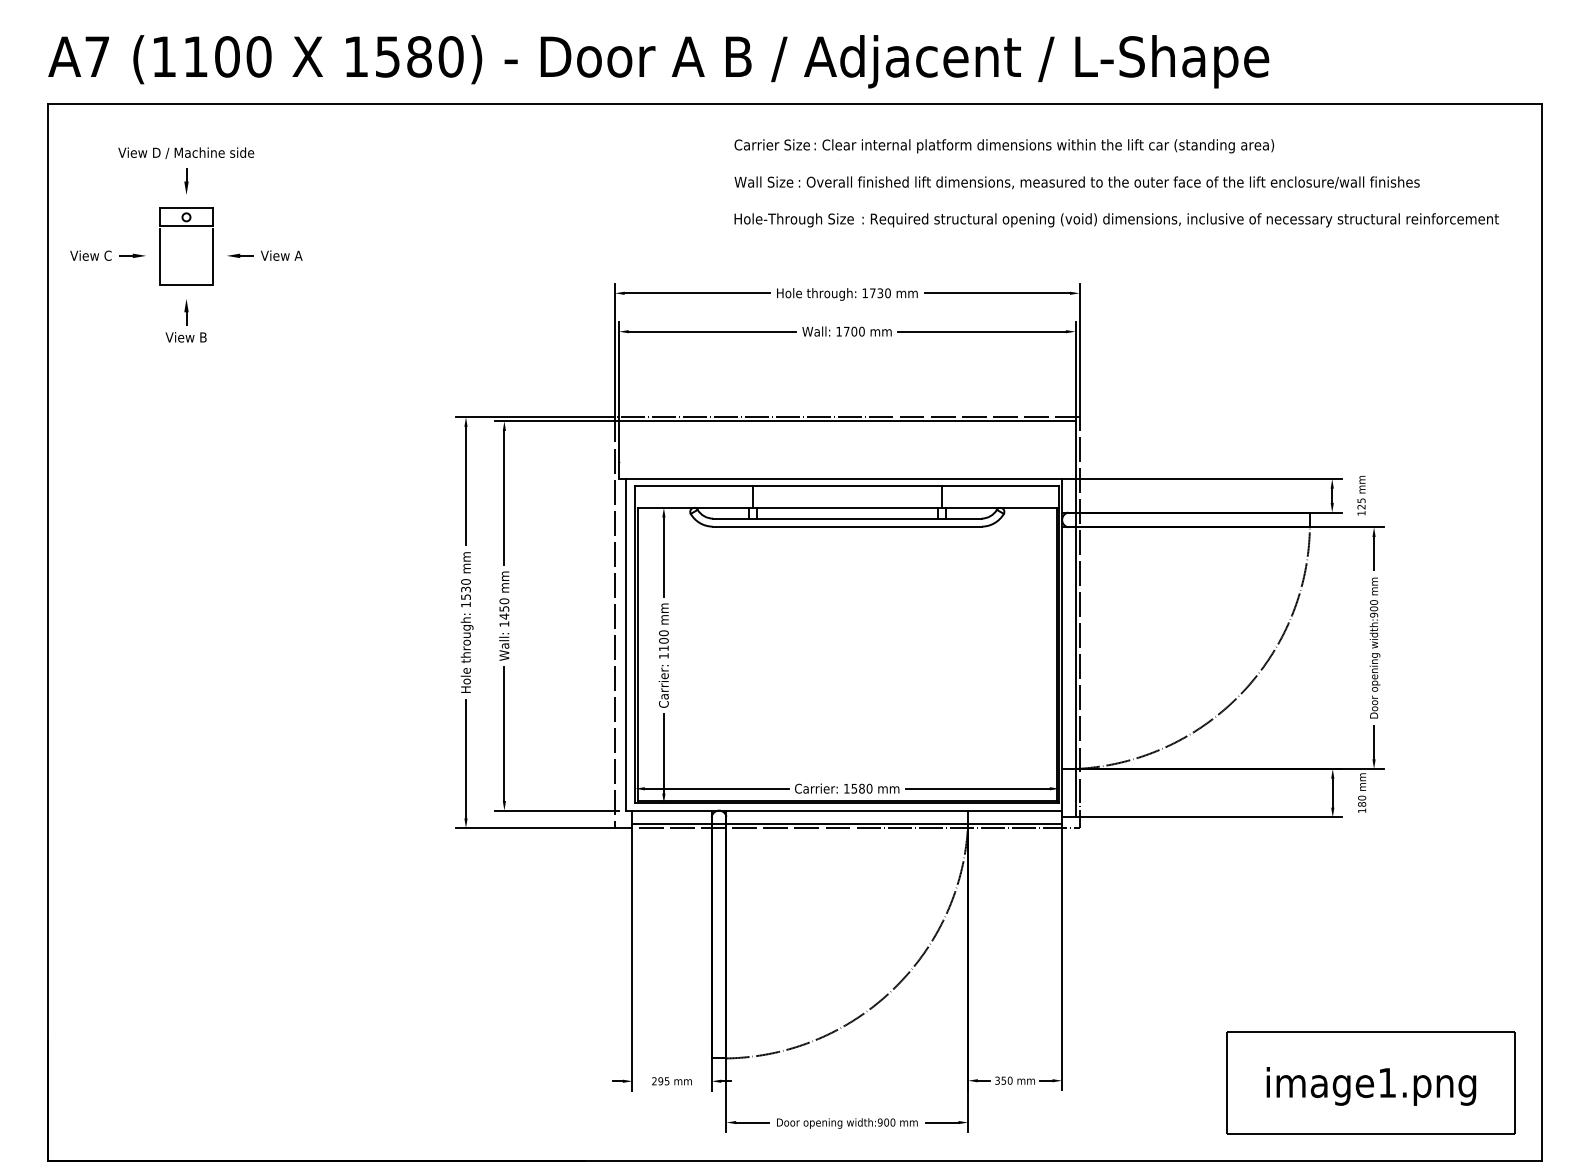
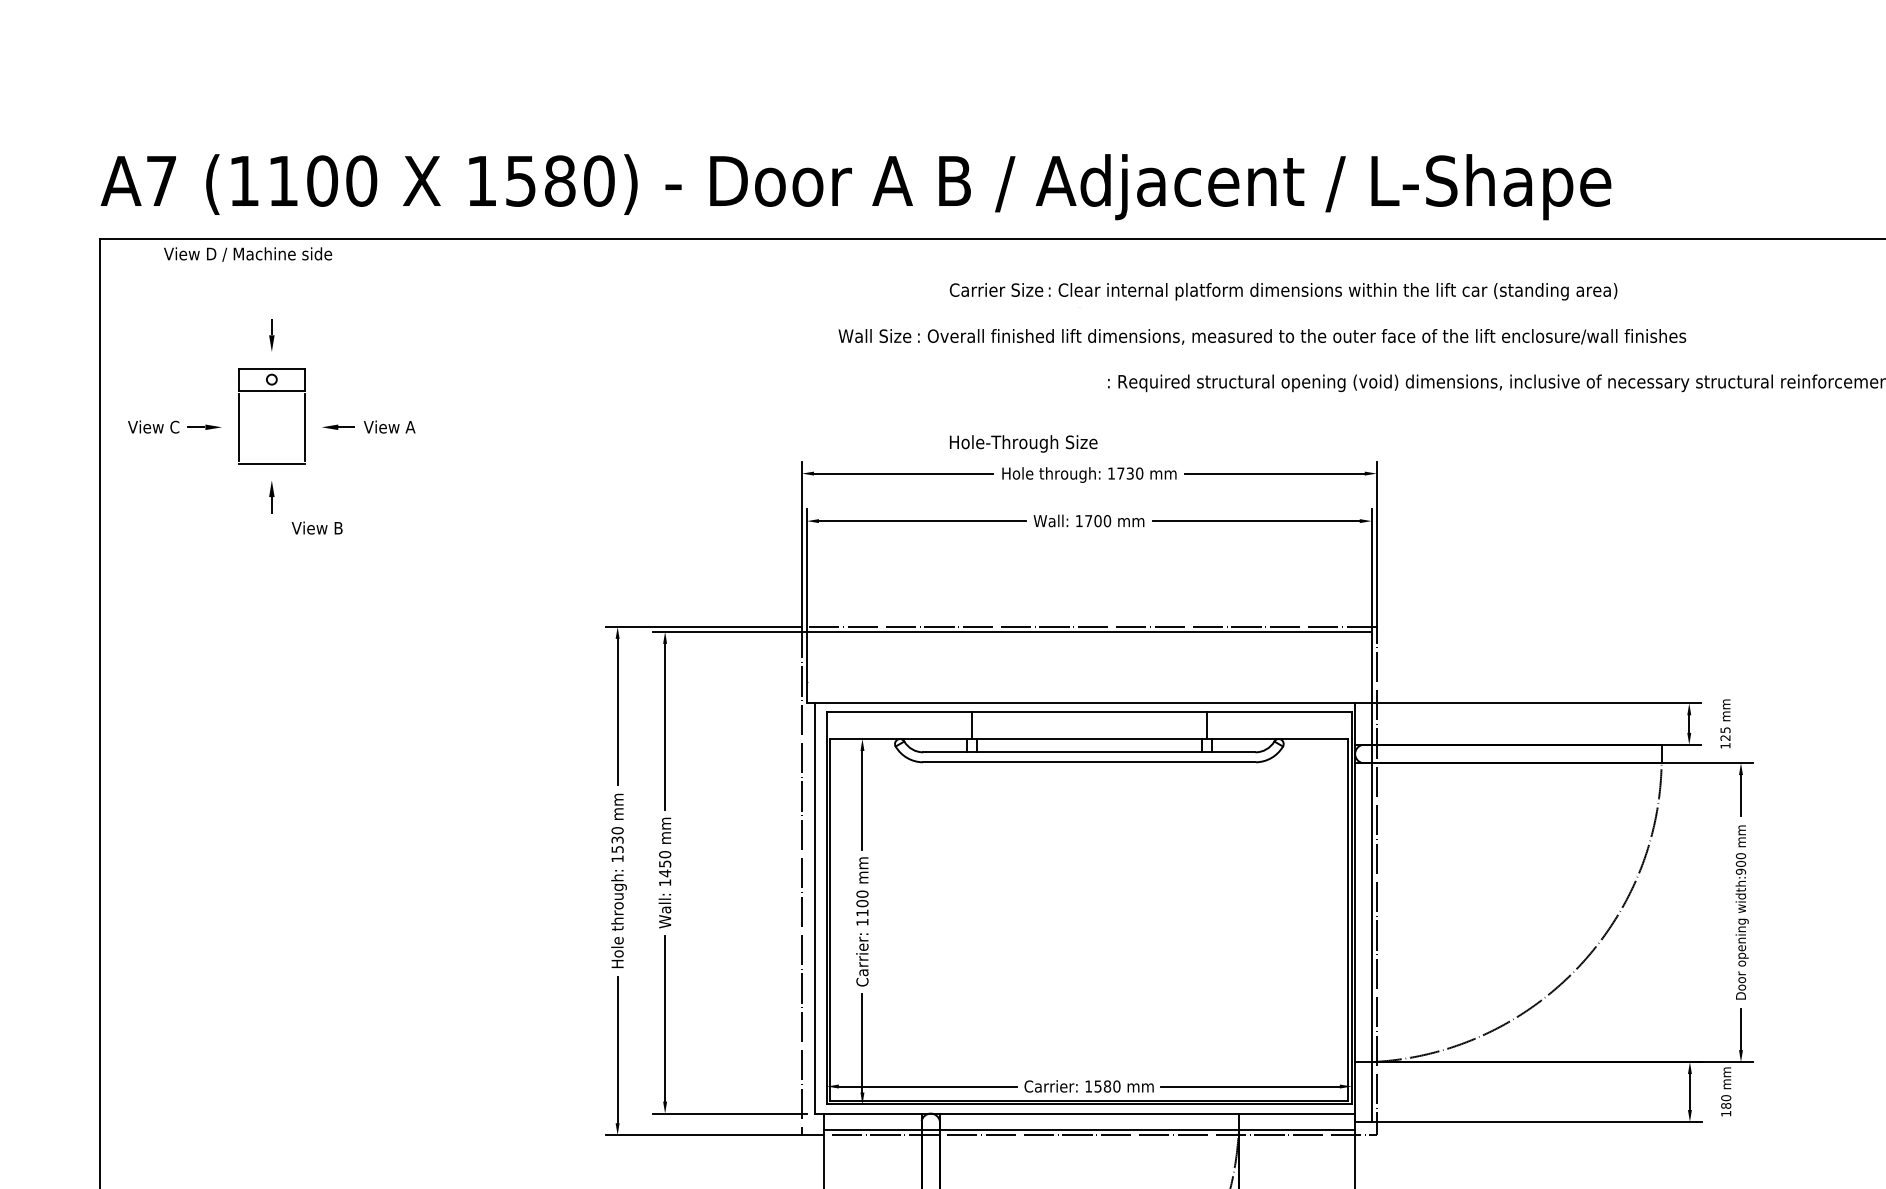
text: (186, 152) -> (248, 253), moved
text: (1076, 182) -> (1261, 336), moved
text: (793, 220) -> (1022, 444), moved
text: (185, 337) -> (316, 528), moved

